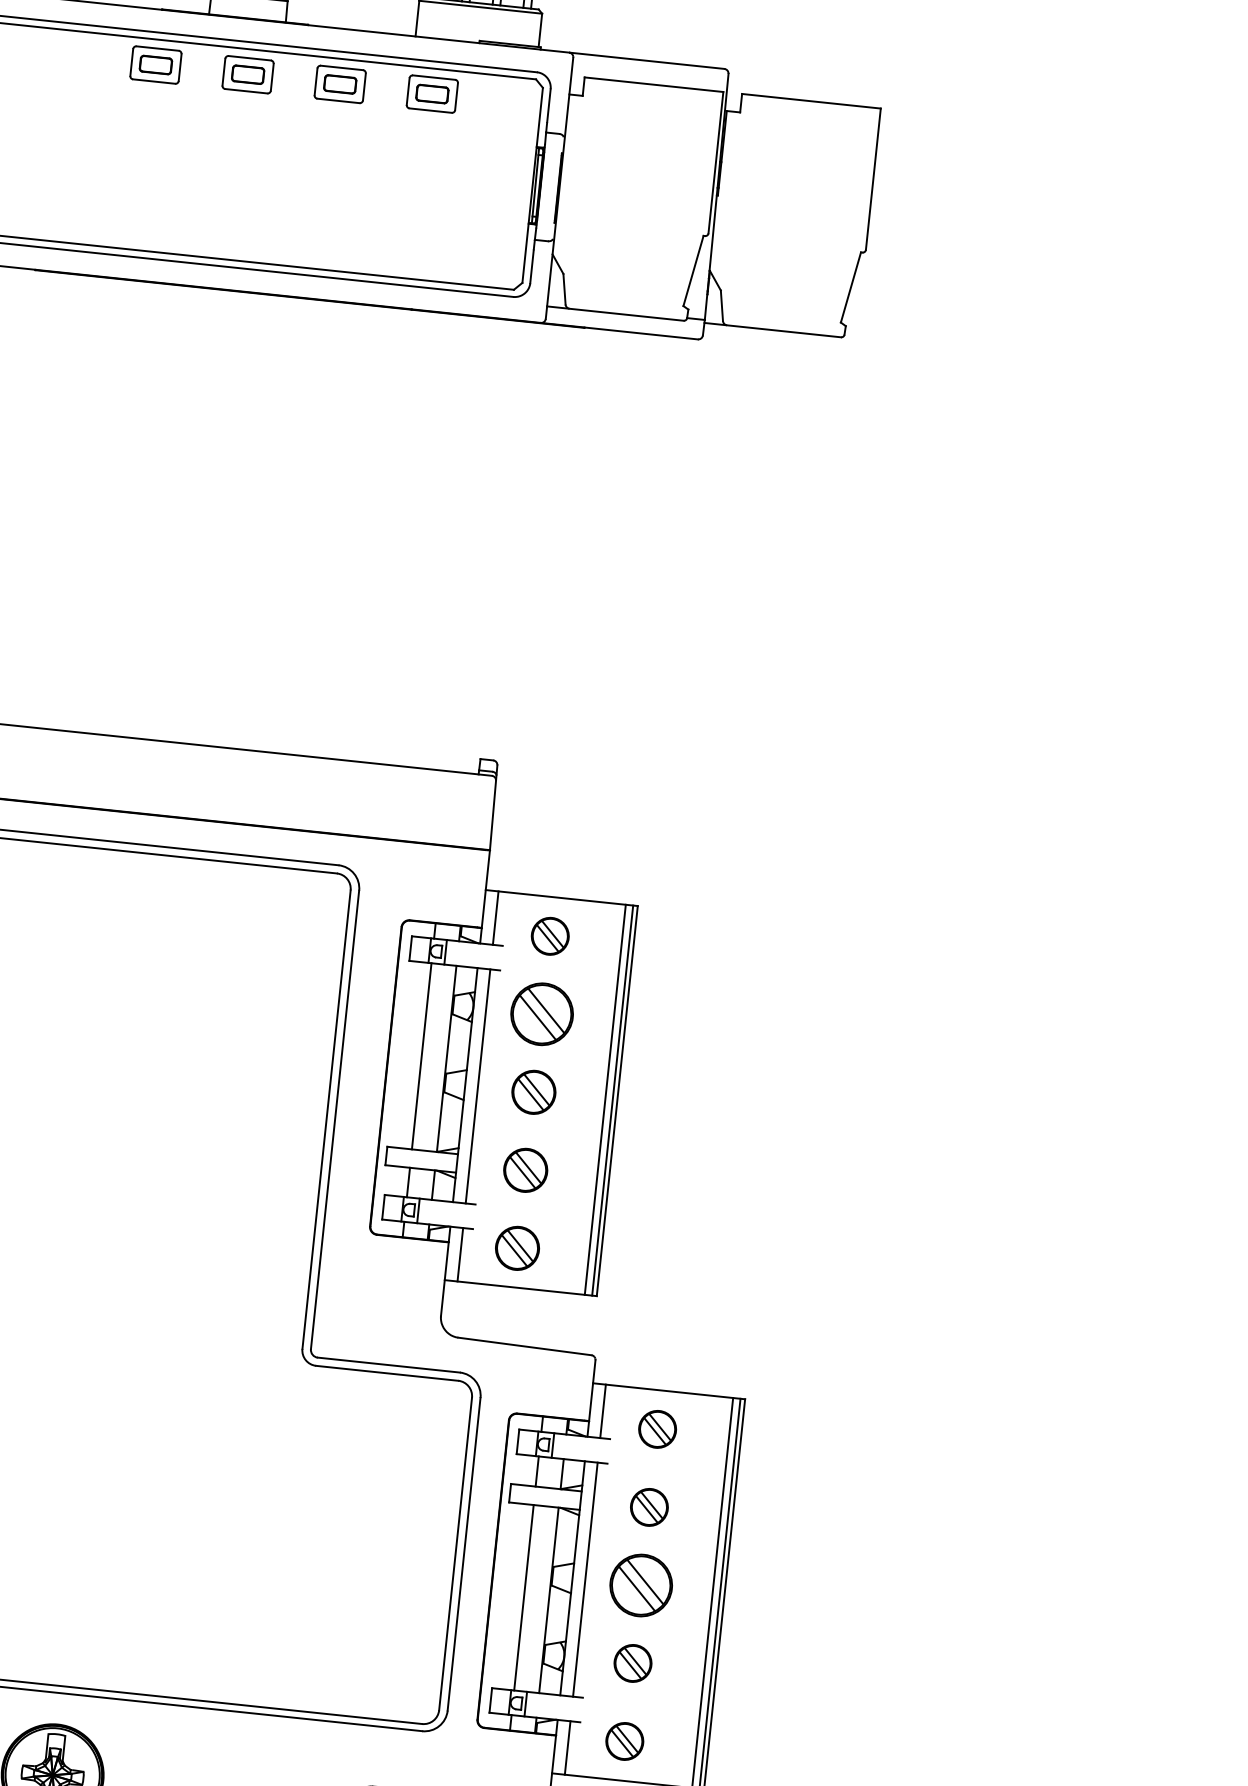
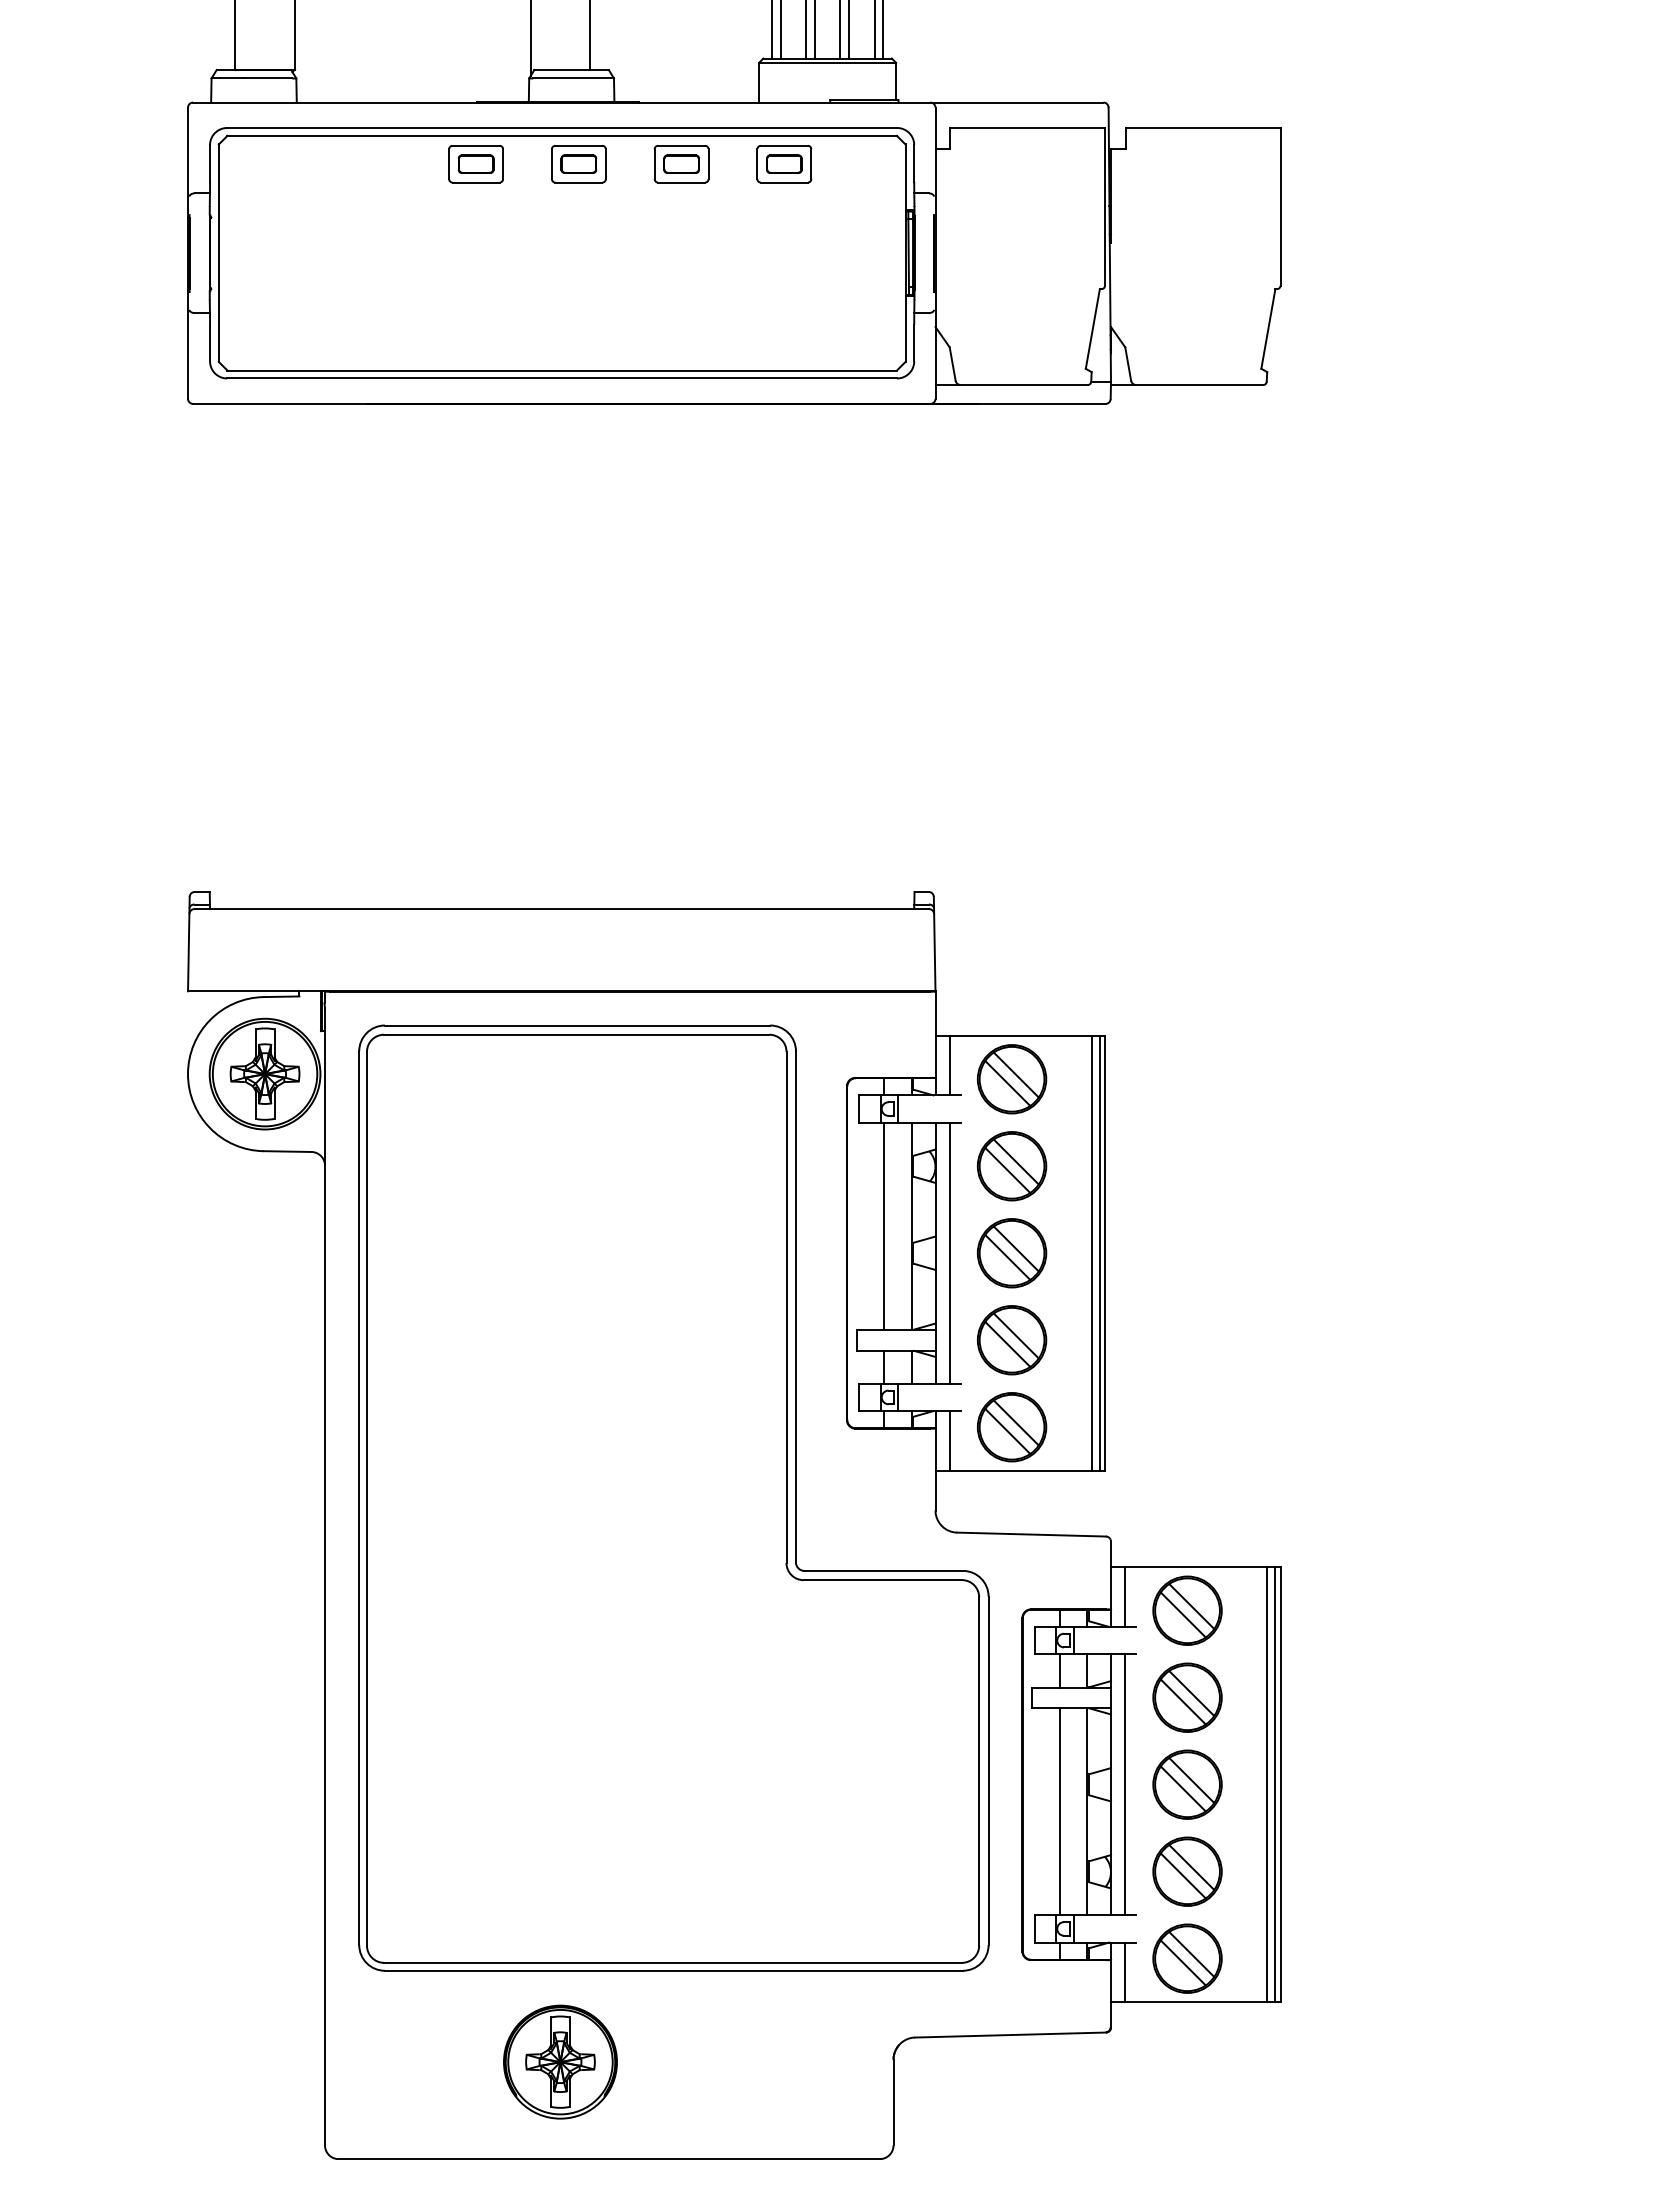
part: (549, 936) -> (1011, 1079), size x1.67
part: (533, 1092) -> (1011, 1253), size x1.43
part: (525, 1170) -> (1011, 1340), size x1.43
part: (517, 1248) -> (1011, 1427), size x1.43
part: (657, 1429) -> (1187, 1610), size x1.67
part: (649, 1507) -> (1187, 1697), size x1.67
part: (633, 1663) -> (1187, 1871), size x1.67
part: (624, 1741) -> (1187, 1958), size x1.67

